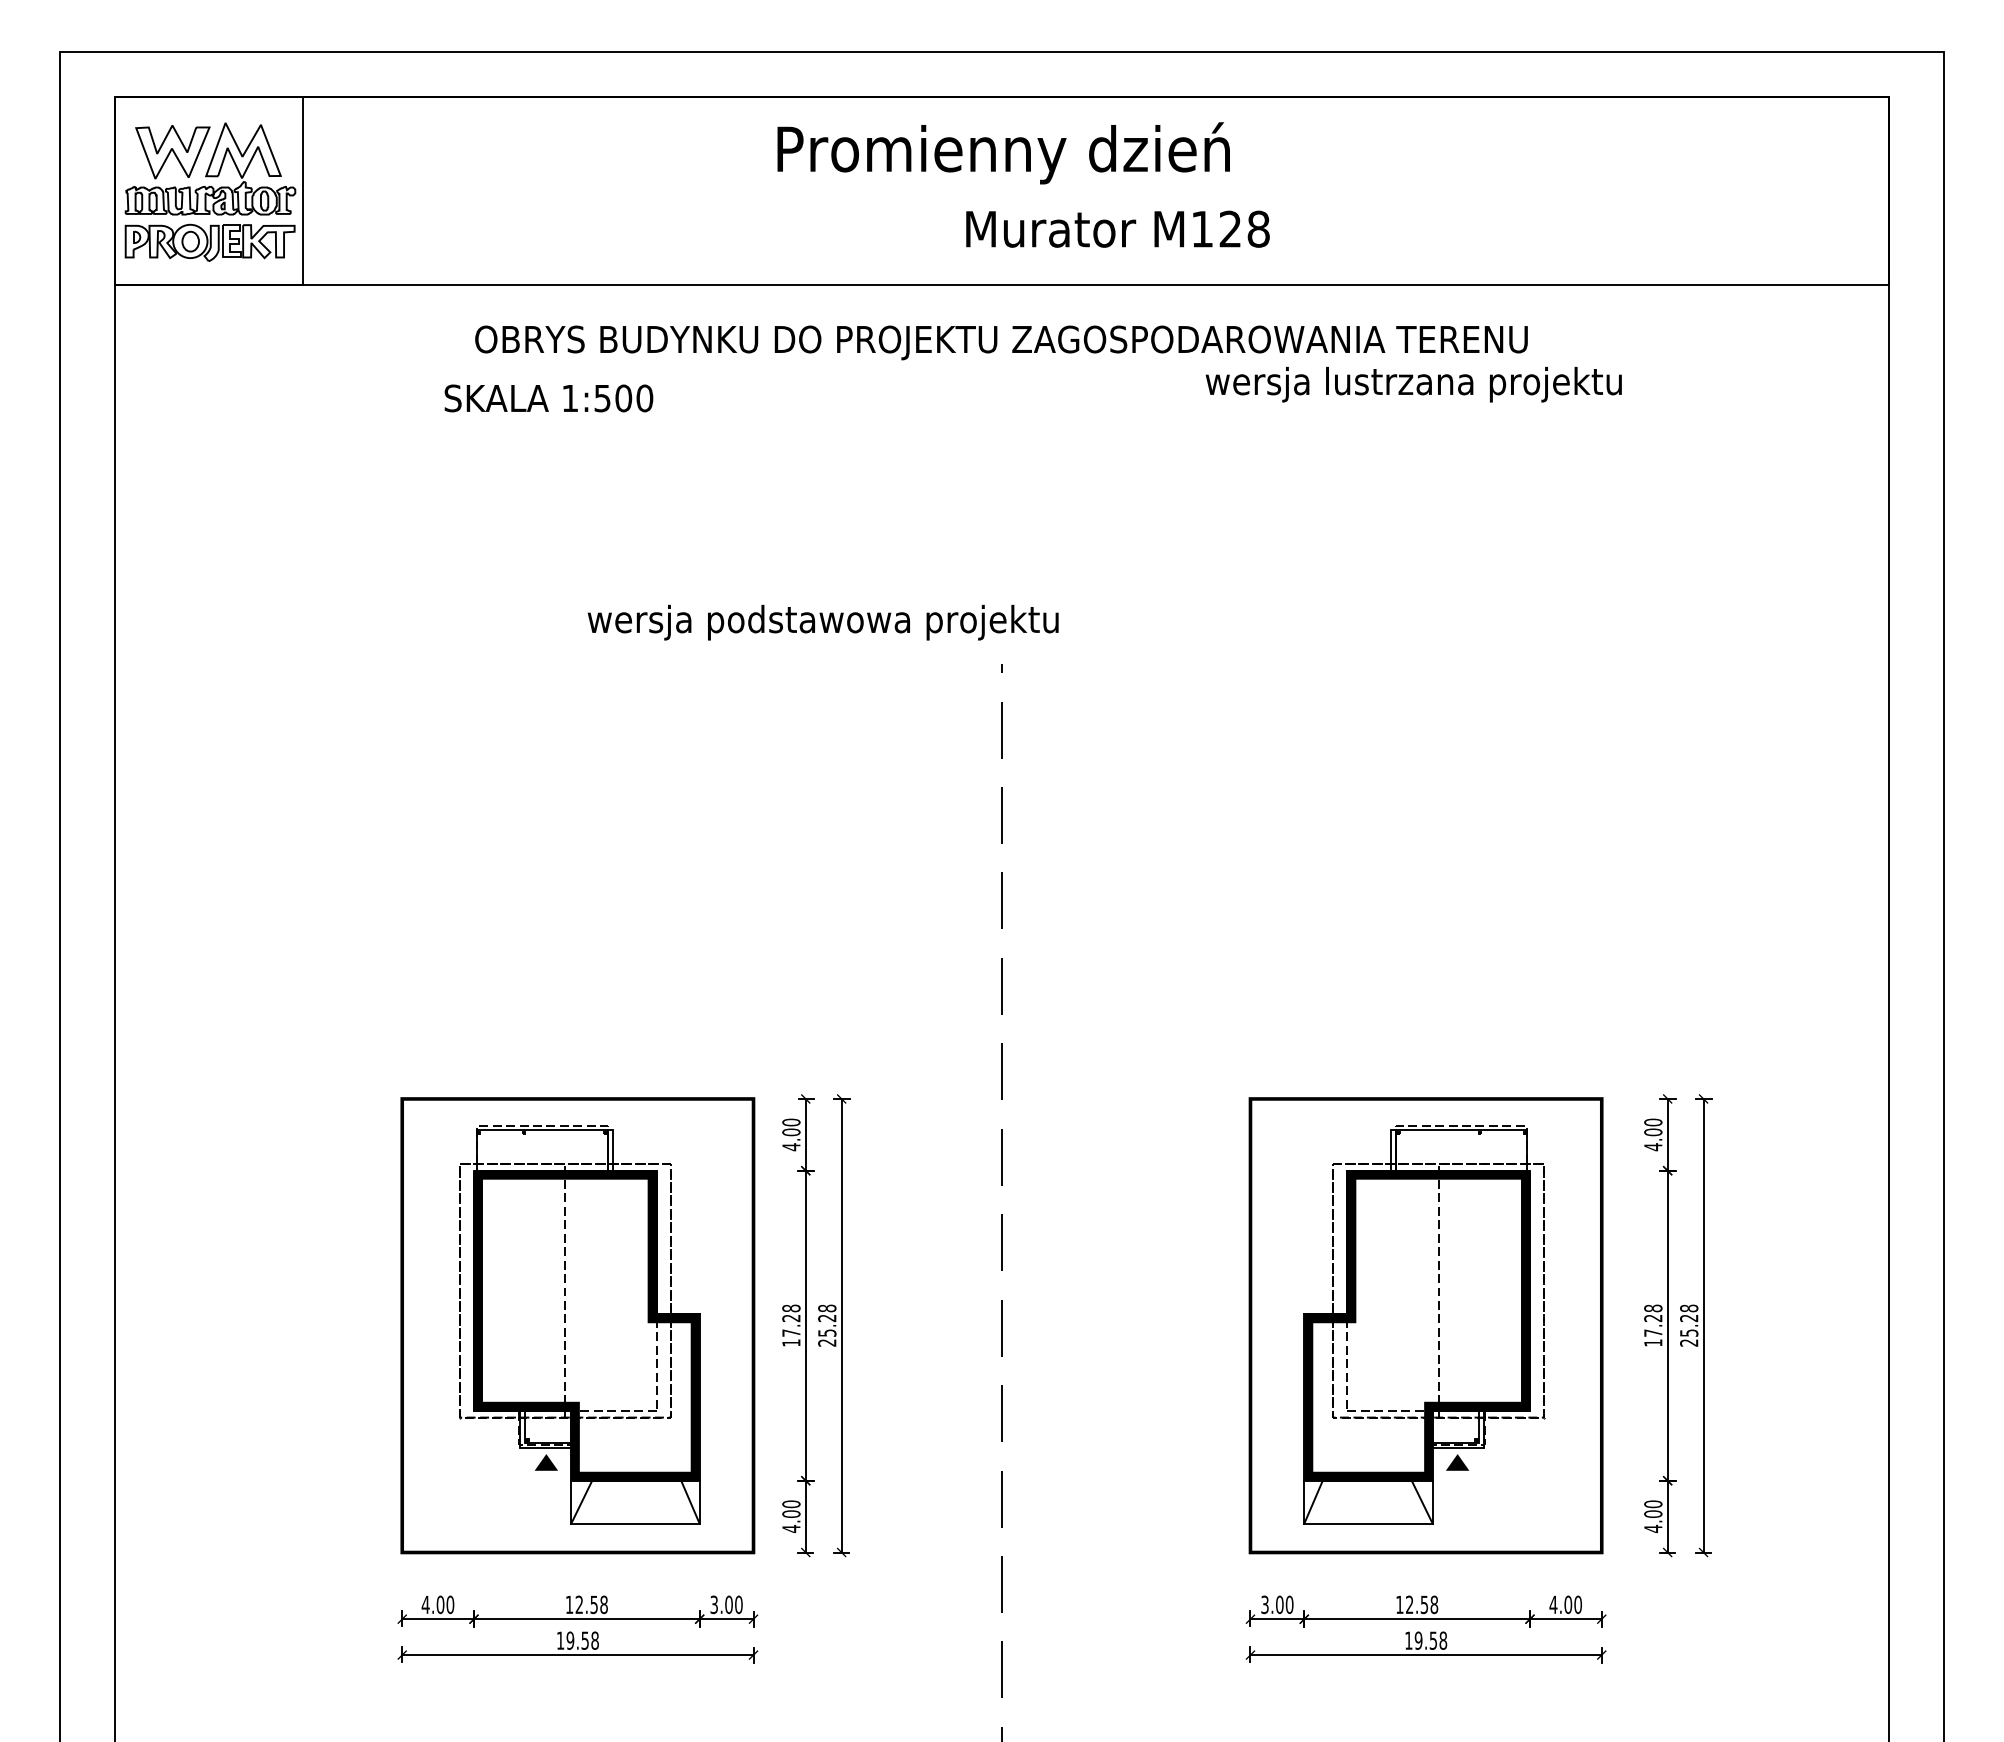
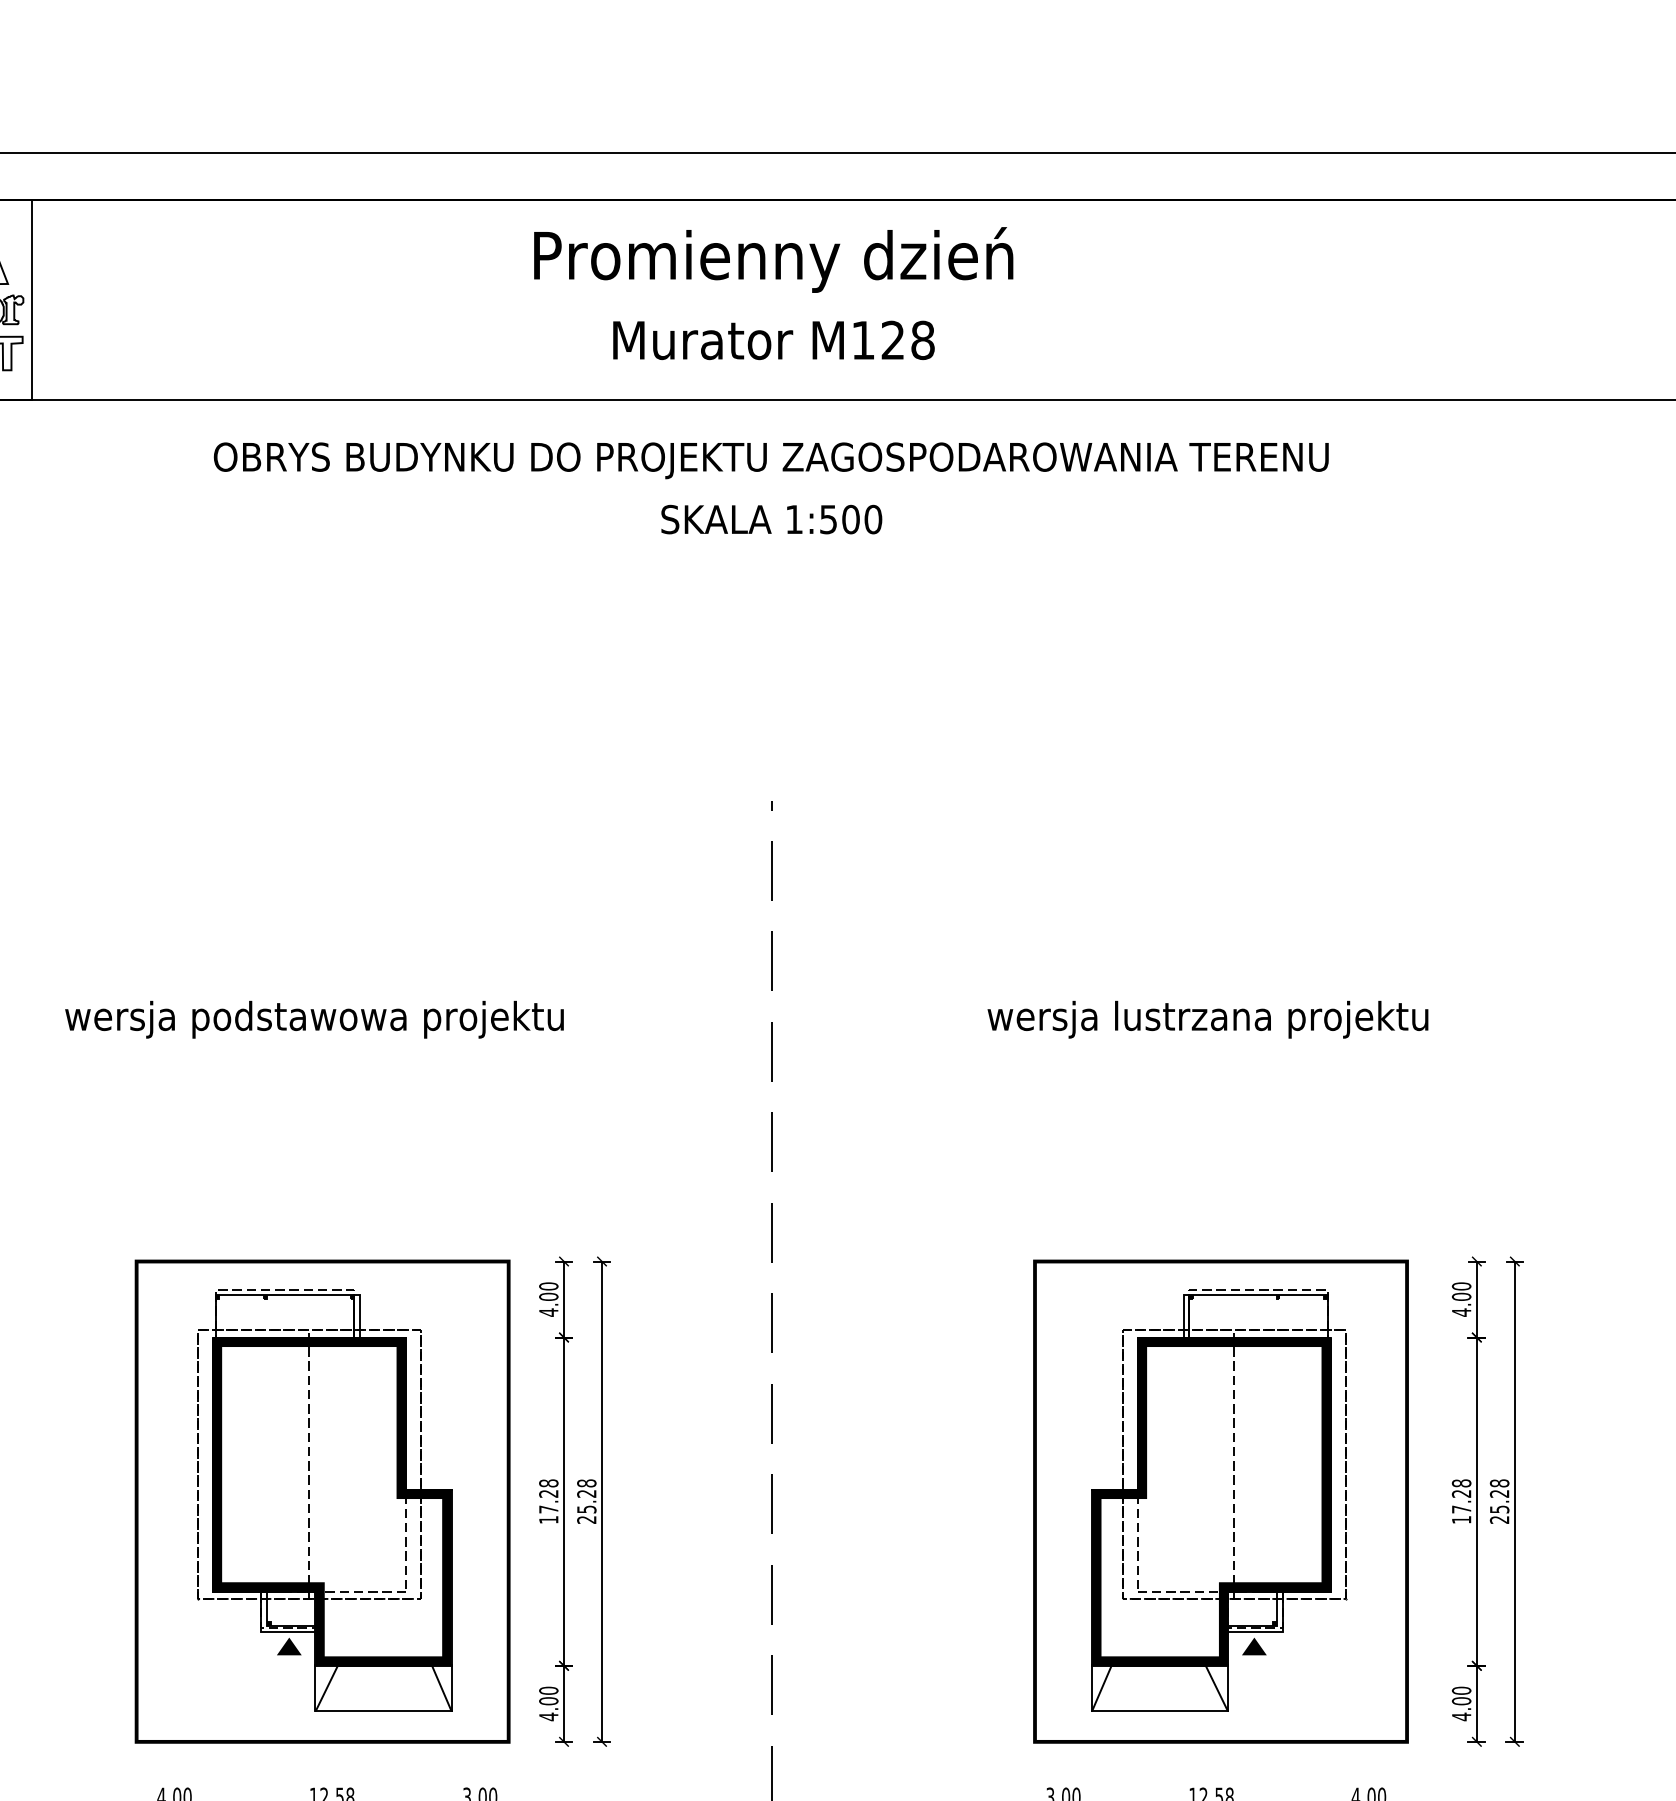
text: (1117, 228) -> (773, 339), moved
text: (1413, 384) -> (1207, 1019), moved
text: (548, 398) -> (771, 519), moved
text: (822, 622) -> (313, 1019), moved

